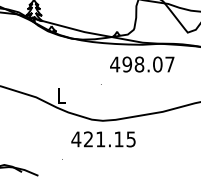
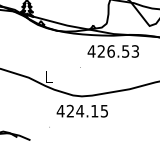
text: (147, 64) -> (117, 51), 498.07 -> 426.53
text: (101, 139) -> (80, 111), 421.15 -> 424.15

